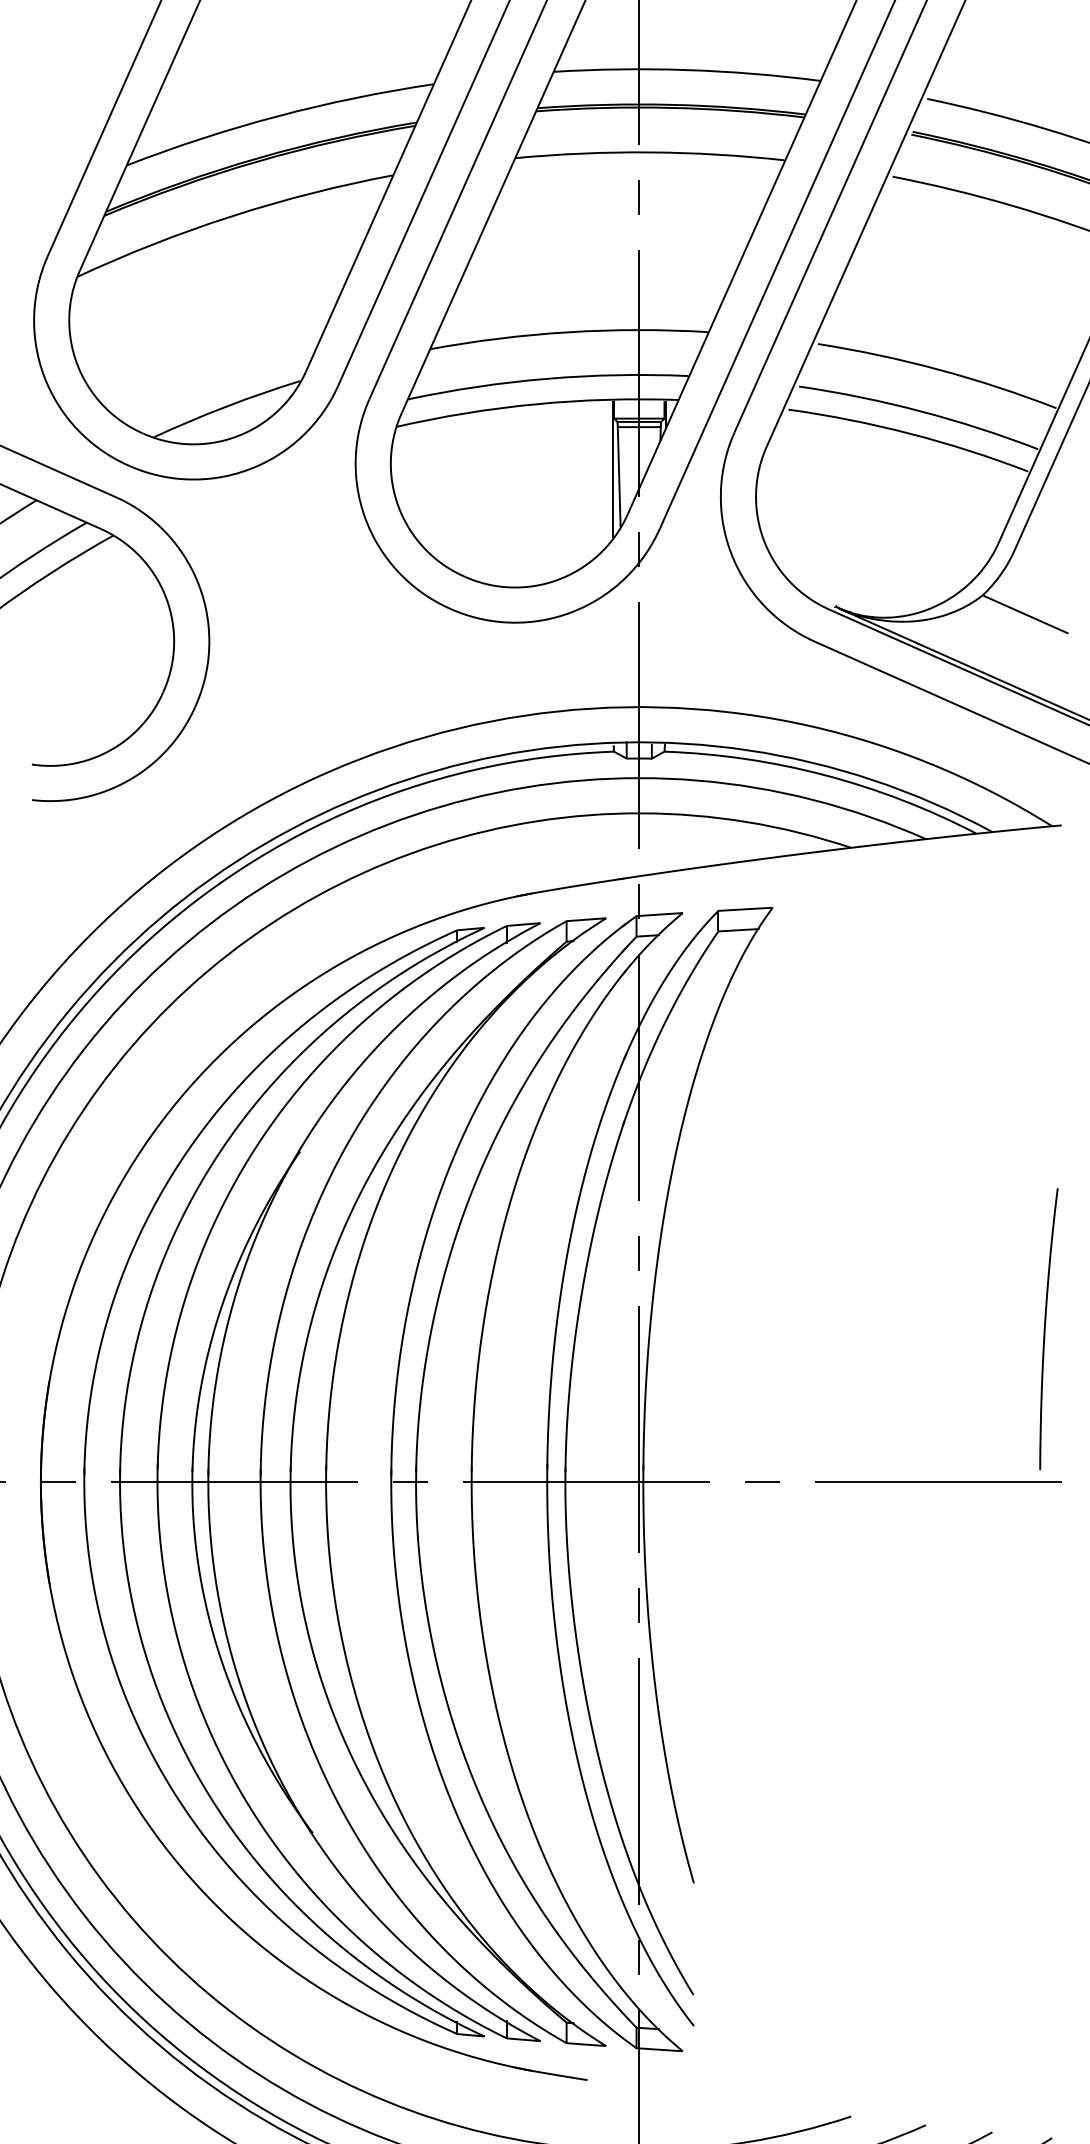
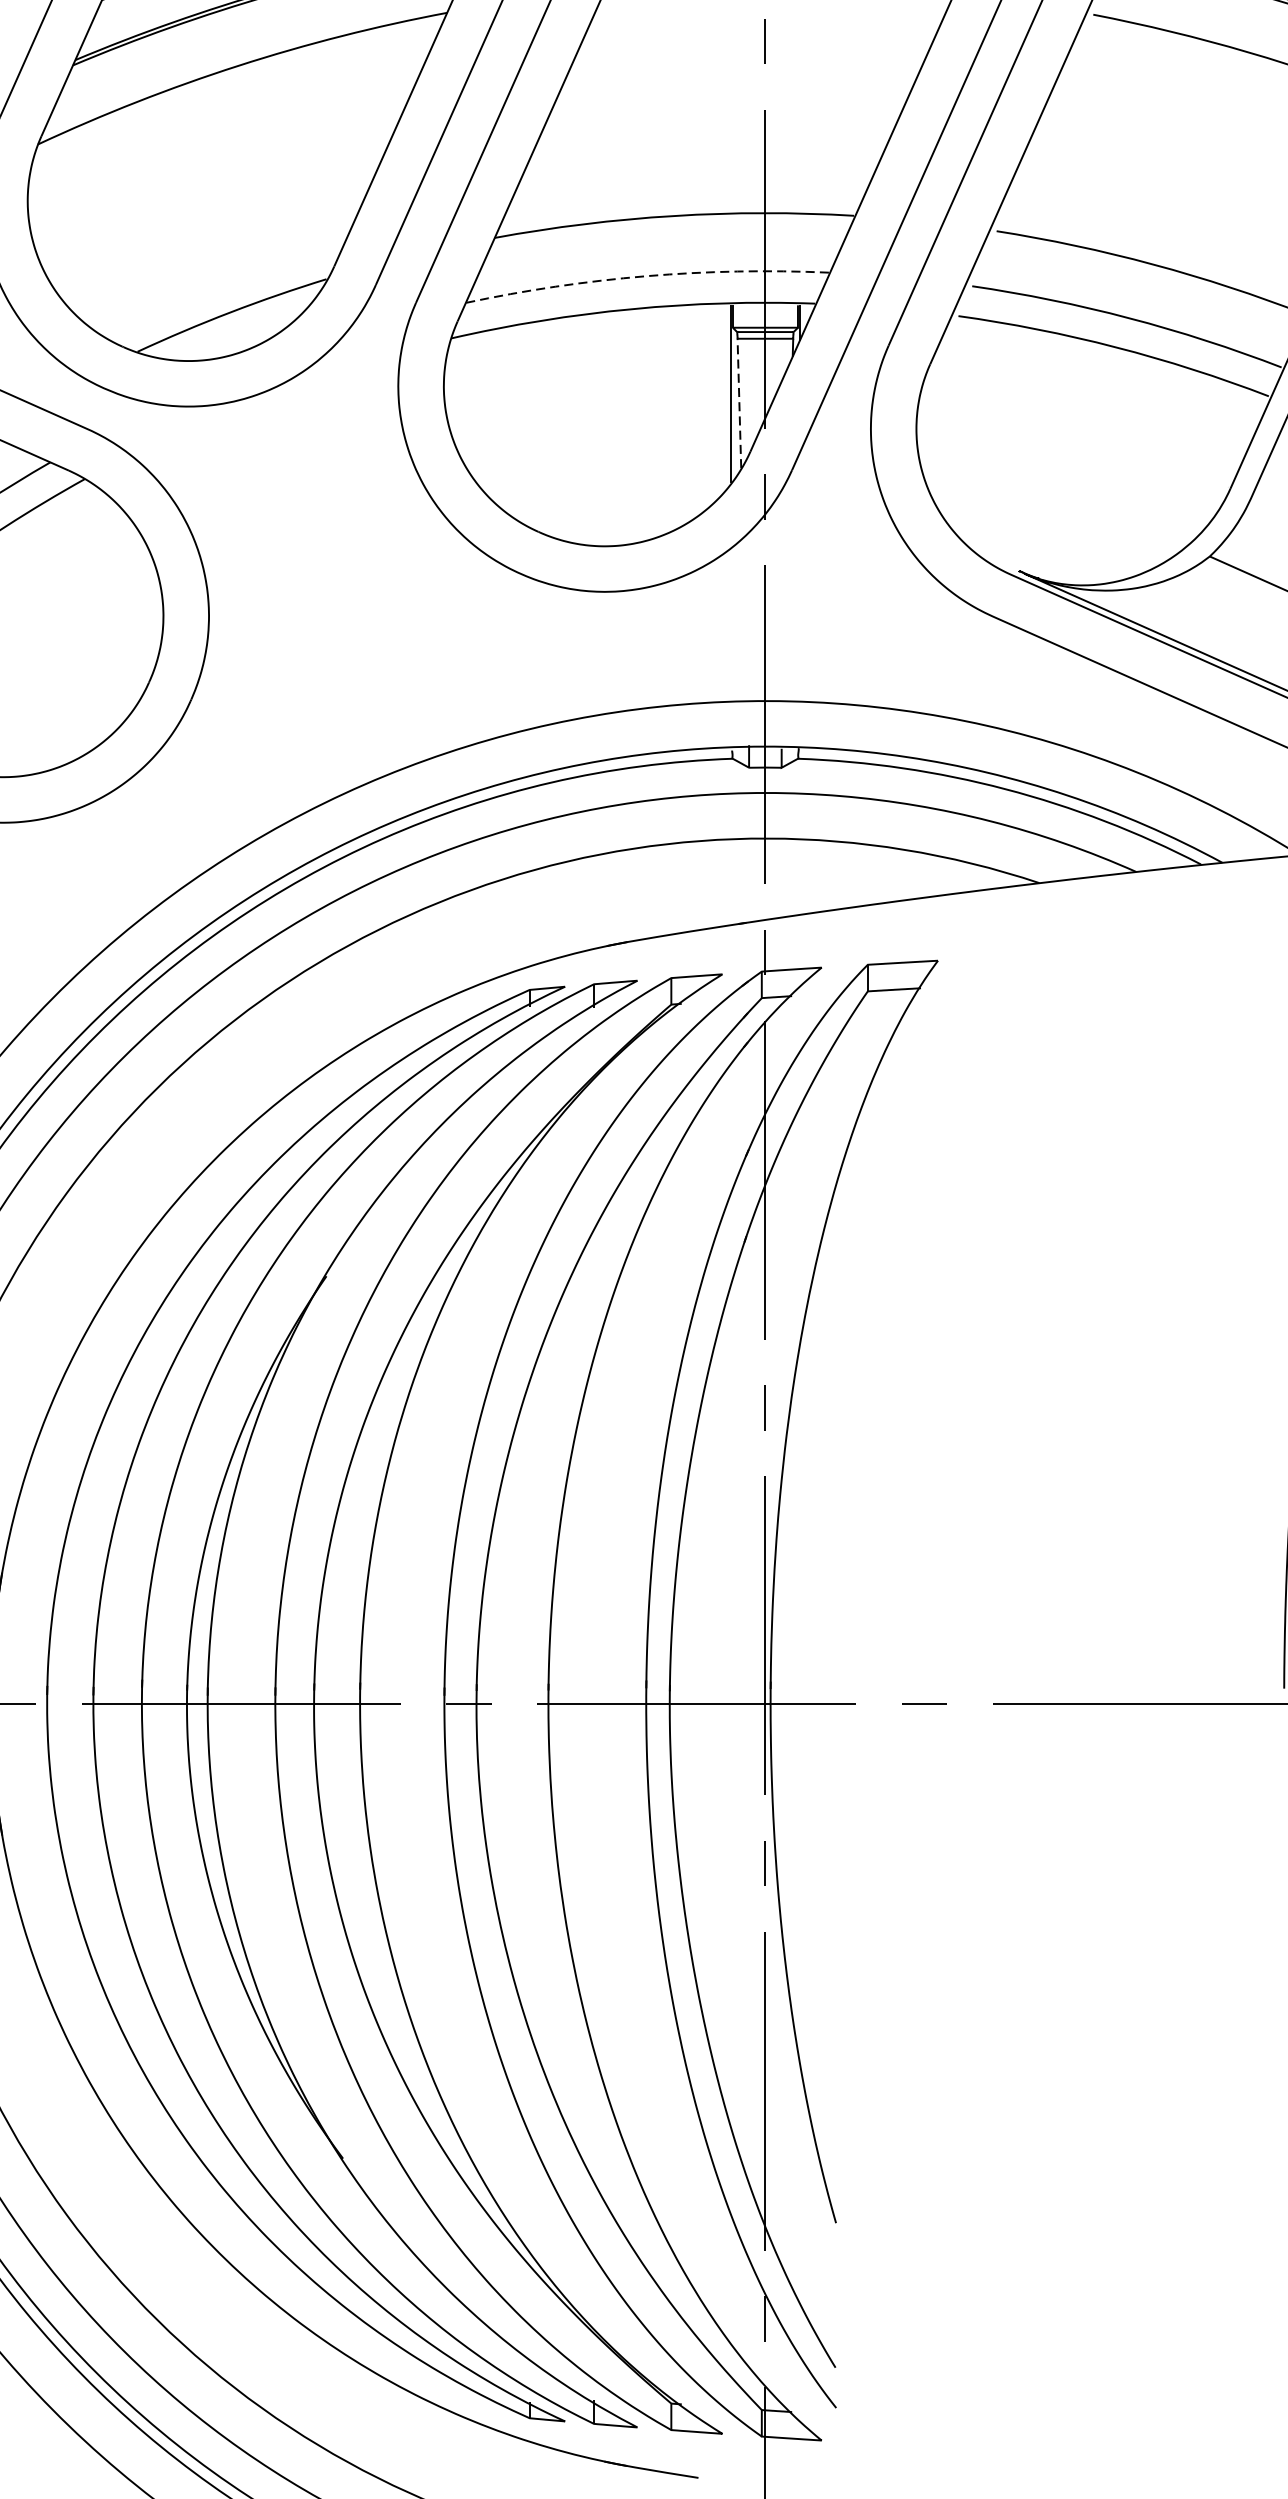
arc: (547, 378) -> (646, 275), solid -> dashed
line: (619, 476) -> (739, 402), solid -> dashed

